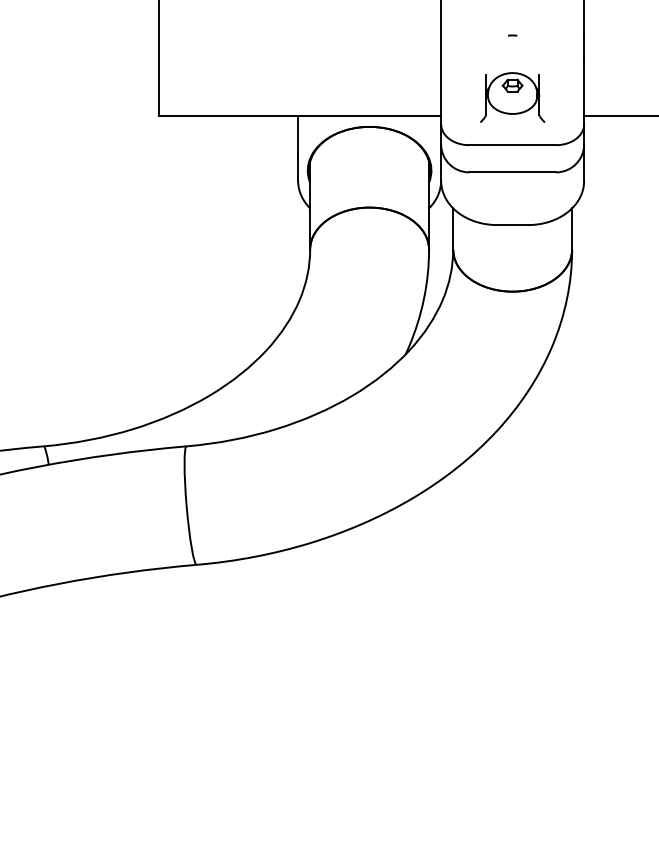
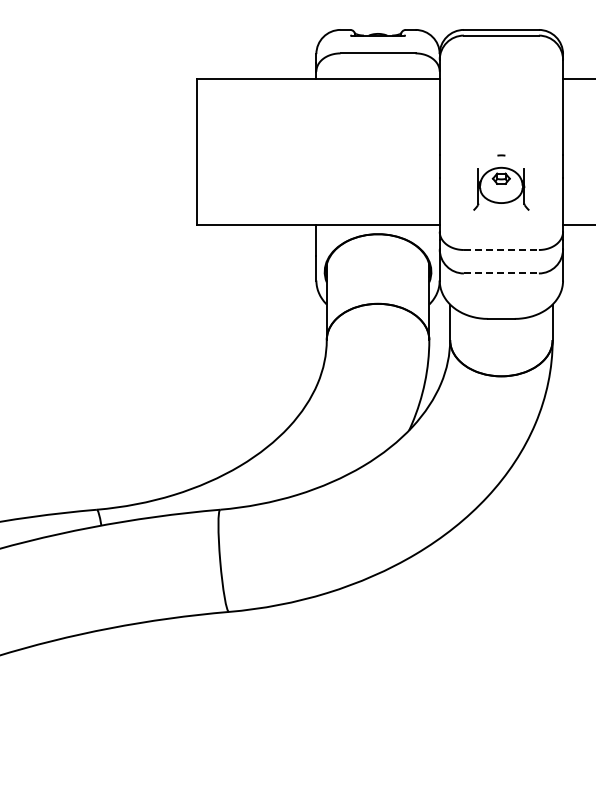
part: (512, 97) -> (501, 188), moved
line: (512, 145) -> (501, 250), solid -> dashed
line: (512, 172) -> (501, 273), solid -> dashed

